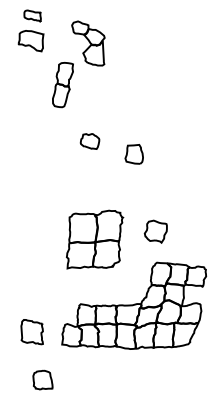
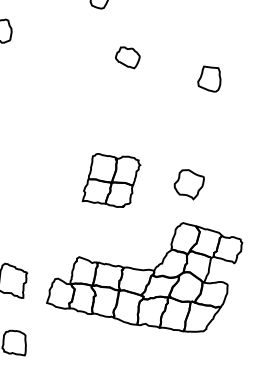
part: (133, 154) -> (209, 78), moved
part: (95, 238) -> (112, 179), size x0.71

